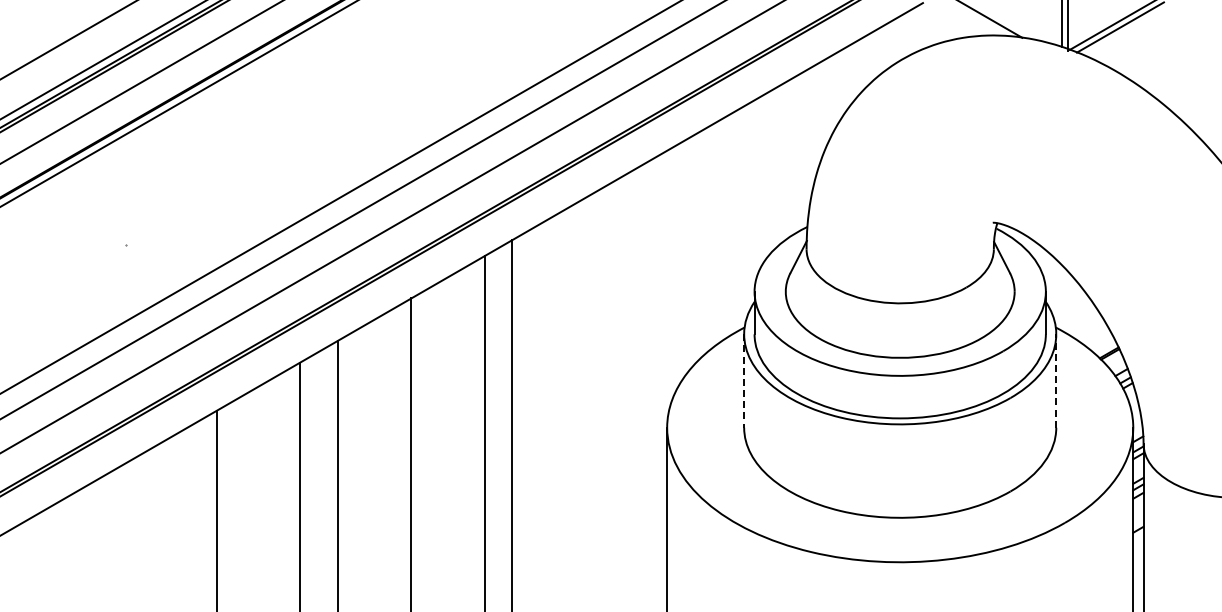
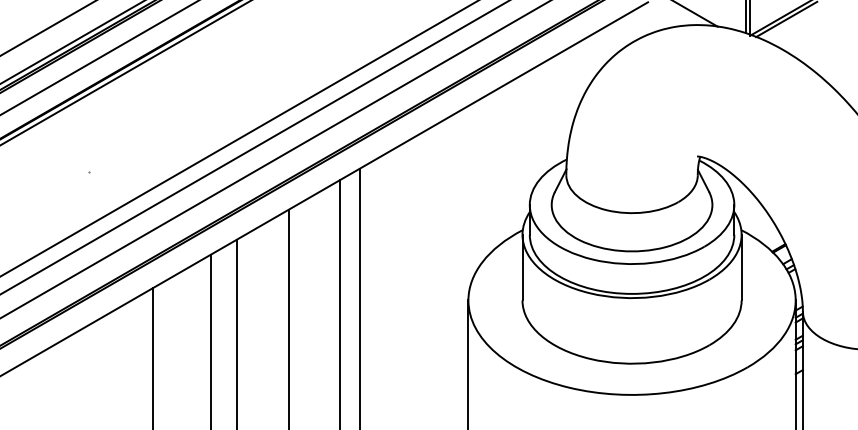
line: (744, 381) -> (522, 268), dashed -> solid
line: (1056, 381) -> (741, 268), dashed -> solid

